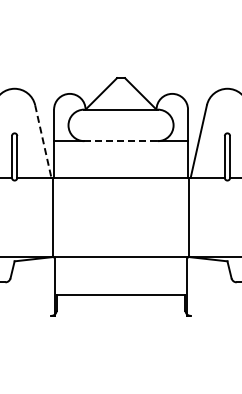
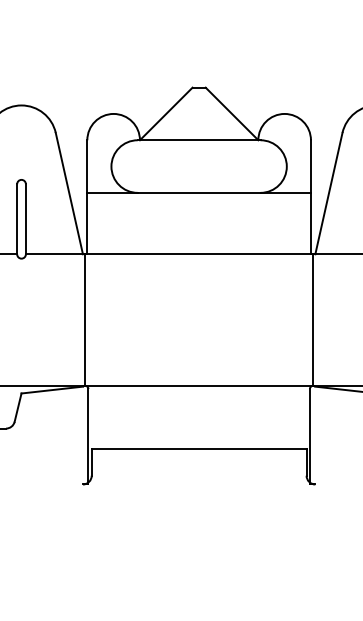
line: (121, 141) -> (199, 193), dashed -> solid
line: (43, 142) -> (69, 195), dashed -> solid

